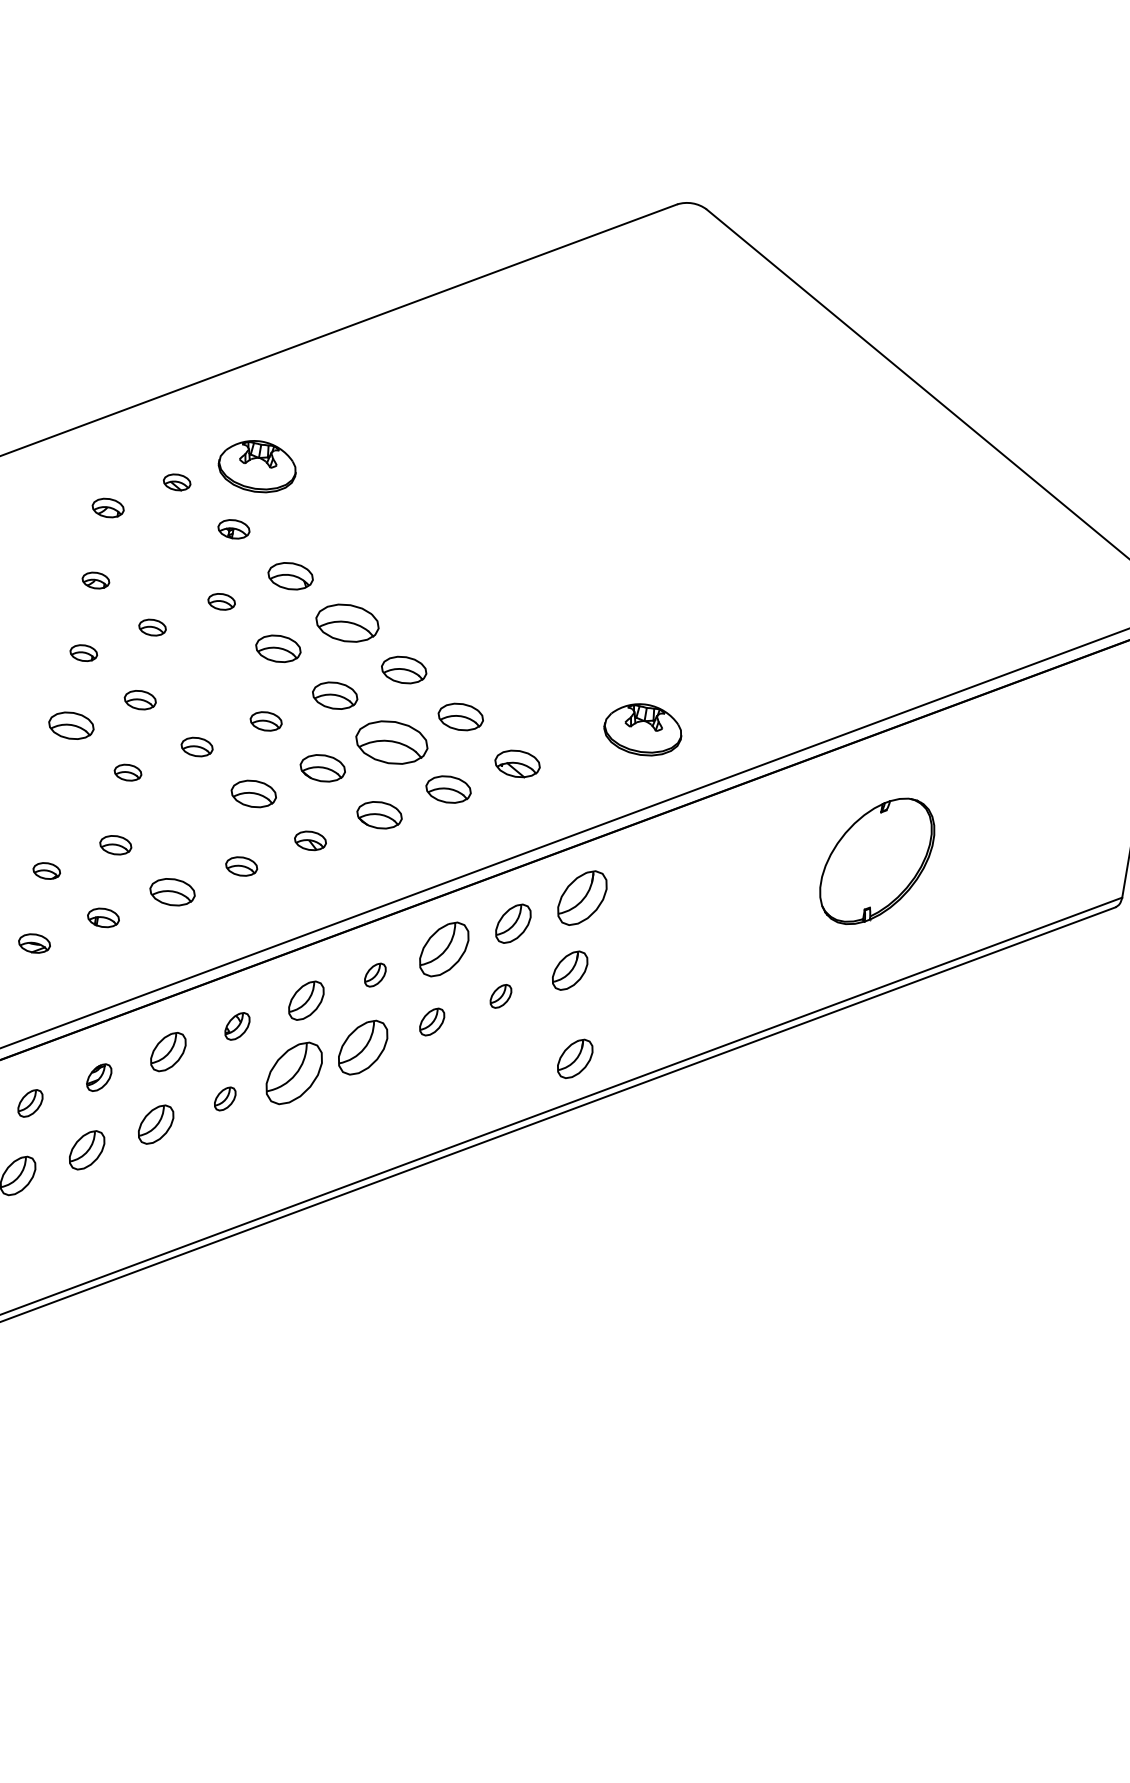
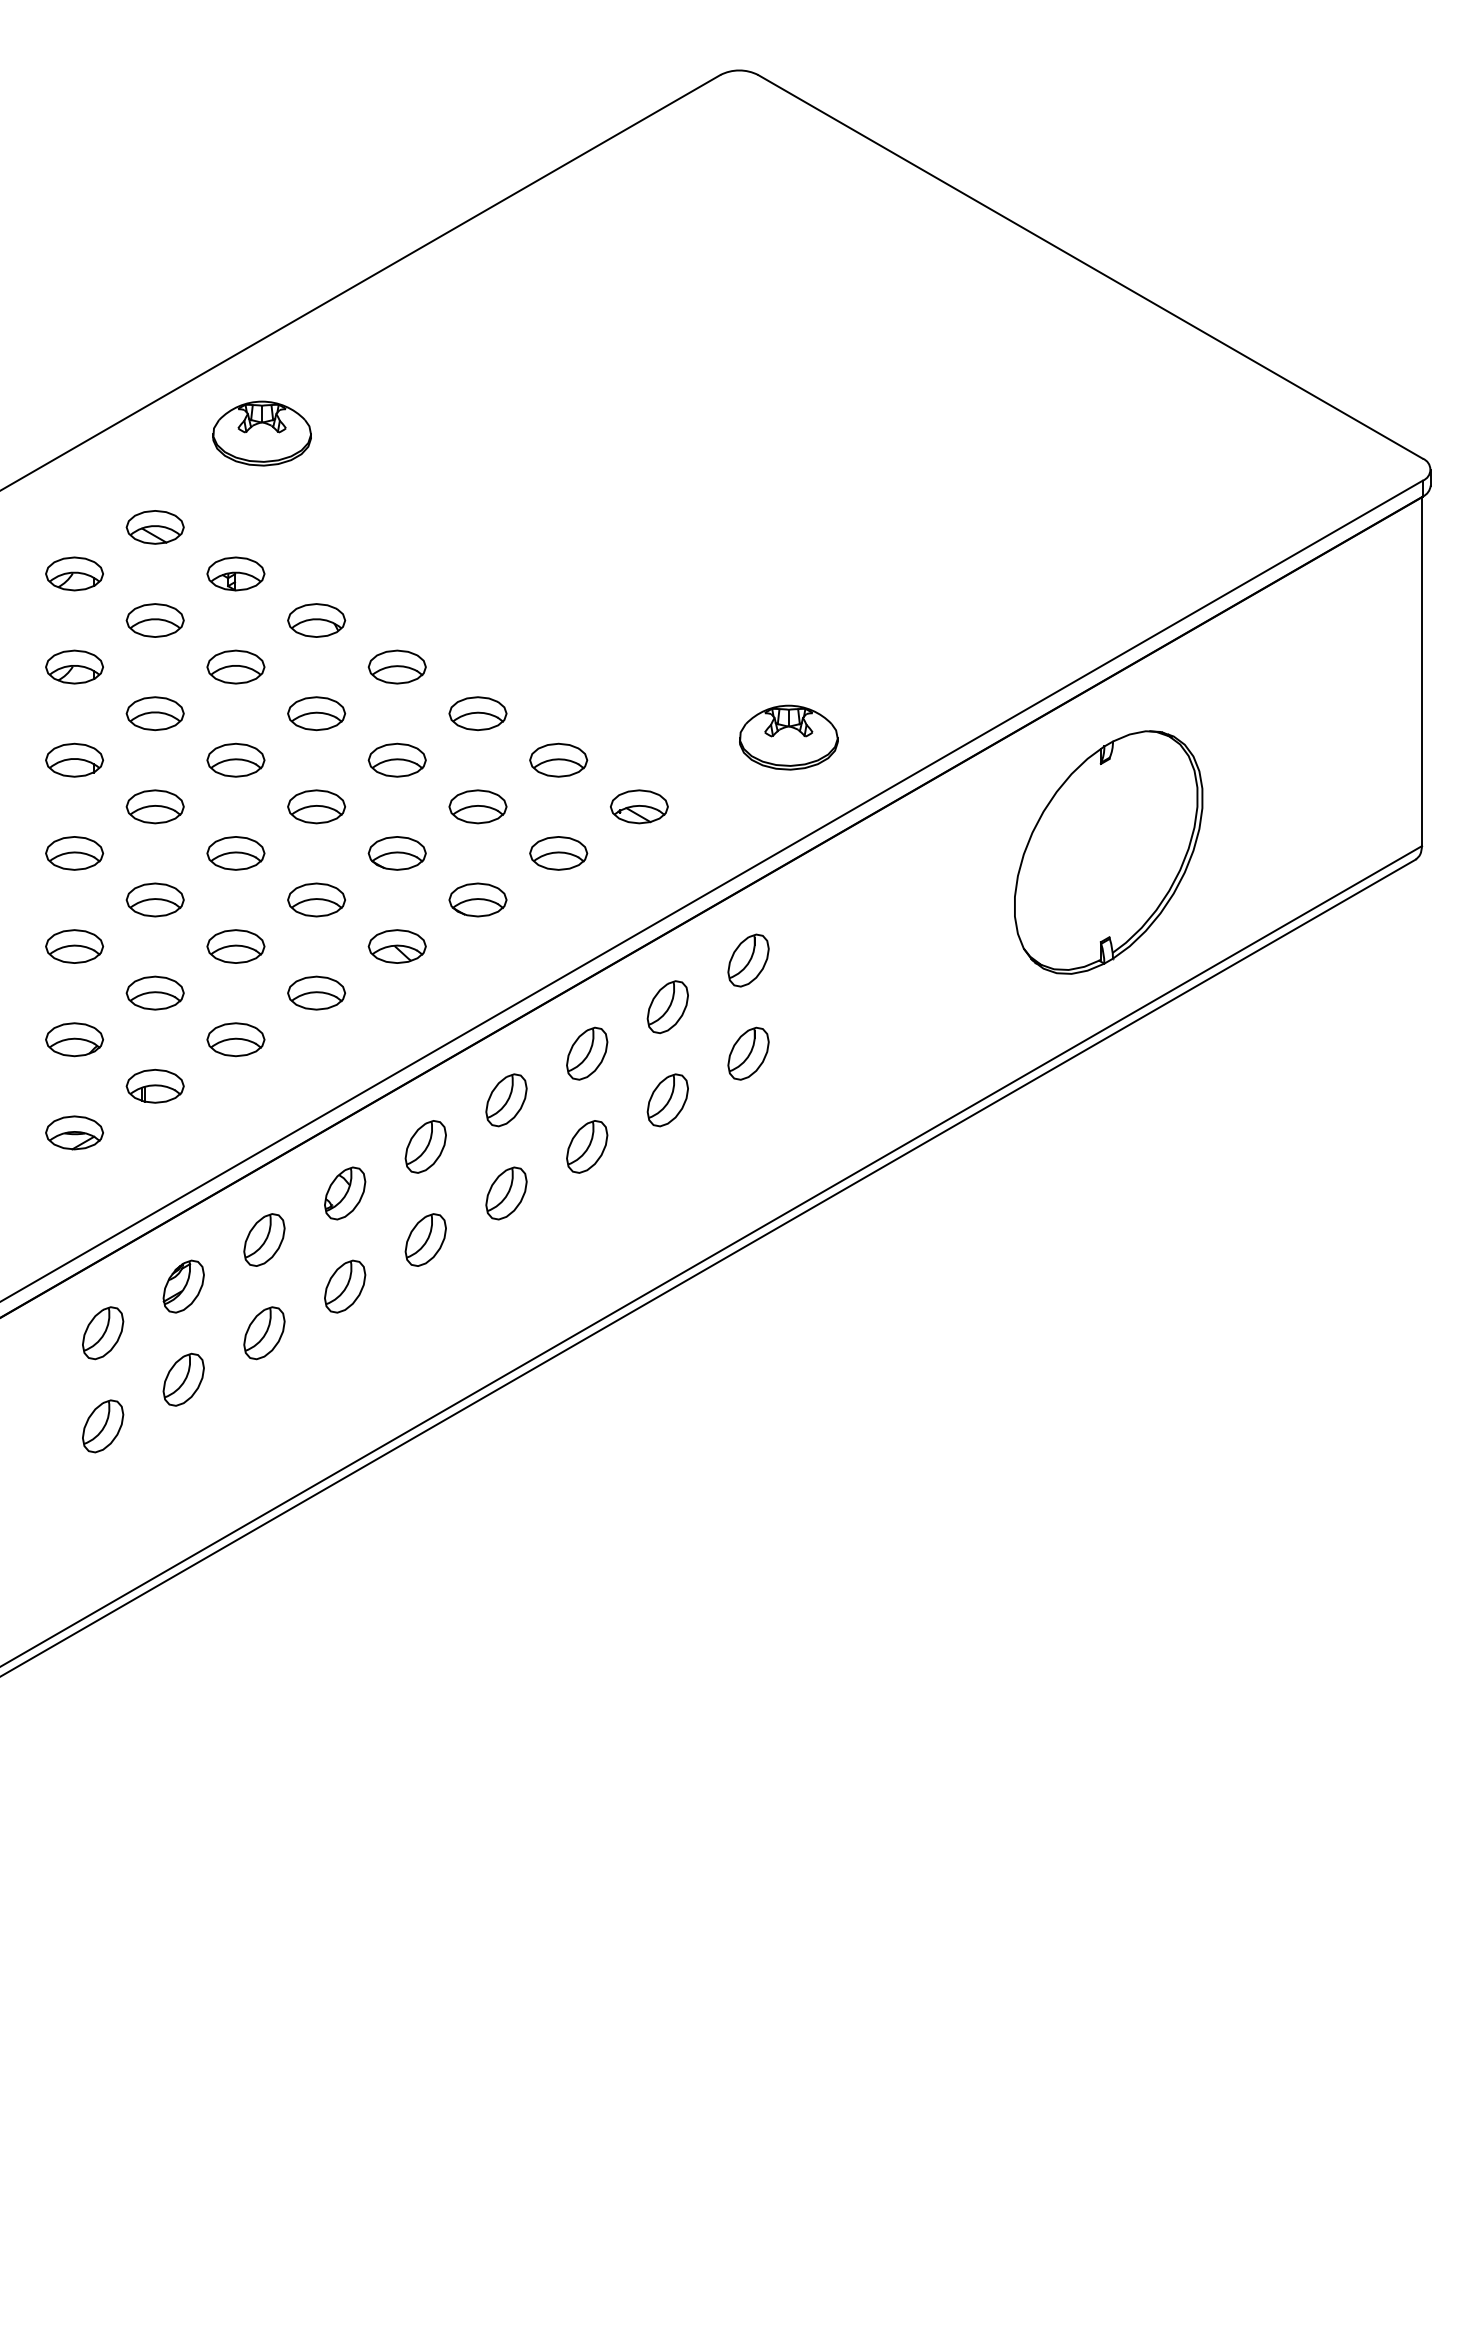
part: (257, 466) -> (261, 433), moved
part: (176, 482) -> (154, 527), size x1.67
part: (108, 507) -> (74, 573), size x1.43
part: (233, 528) -> (235, 573), size x1.43
part: (164, 554) -> (154, 620), added
part: (95, 580) -> (74, 666), size x1.67
part: (221, 601) -> (235, 666), size x1.67
part: (346, 622) -> (396, 666), size x0.71
part: (152, 627) -> (154, 713), size x1.67
part: (83, 652) -> (74, 759), size x1.67
part: (209, 673) -> (235, 759), added
part: (139, 699) -> (154, 806), size x1.43
part: (266, 721) -> (316, 806), size x1.43
part: (391, 742) -> (477, 806), size x0.62
part: (196, 747) -> (235, 853), size x1.43
part: (127, 772) -> (154, 899), size x1.67
part: (59, 798) -> (74, 946), added
part: (184, 819) -> (235, 946), added
part: (309, 840) -> (396, 946), size x1.43
part: (115, 844) -> (154, 992), size x1.43
part: (877, 861) -> (1108, 852), size x1.43
part: (241, 866) -> (316, 992), size x1.43
part: (46, 870) -> (74, 1039), size x1.67
part: (582, 898) -> (748, 960), size x0.71
part: (102, 917) -> (154, 1086), size x1.43
part: (34, 943) -> (74, 1132), size x1.43
part: (444, 949) -> (587, 1053), size x0.71
part: (375, 975) -> (506, 1100), size x1.67
part: (500, 996) -> (667, 1100), size x1.67
part: (432, 1021) -> (587, 1146), size x1.43
part: (237, 1026) -> (345, 1193), size x1.43
part: (363, 1047) -> (506, 1193), size x0.71
part: (575, 1058) -> (773, 1162), removed
part: (293, 1072) -> (425, 1239), size x0.62
part: (99, 1077) -> (183, 1286), size x1.43
part: (225, 1098) -> (345, 1286), size x1.67
part: (30, 1103) -> (103, 1333), size x1.43

